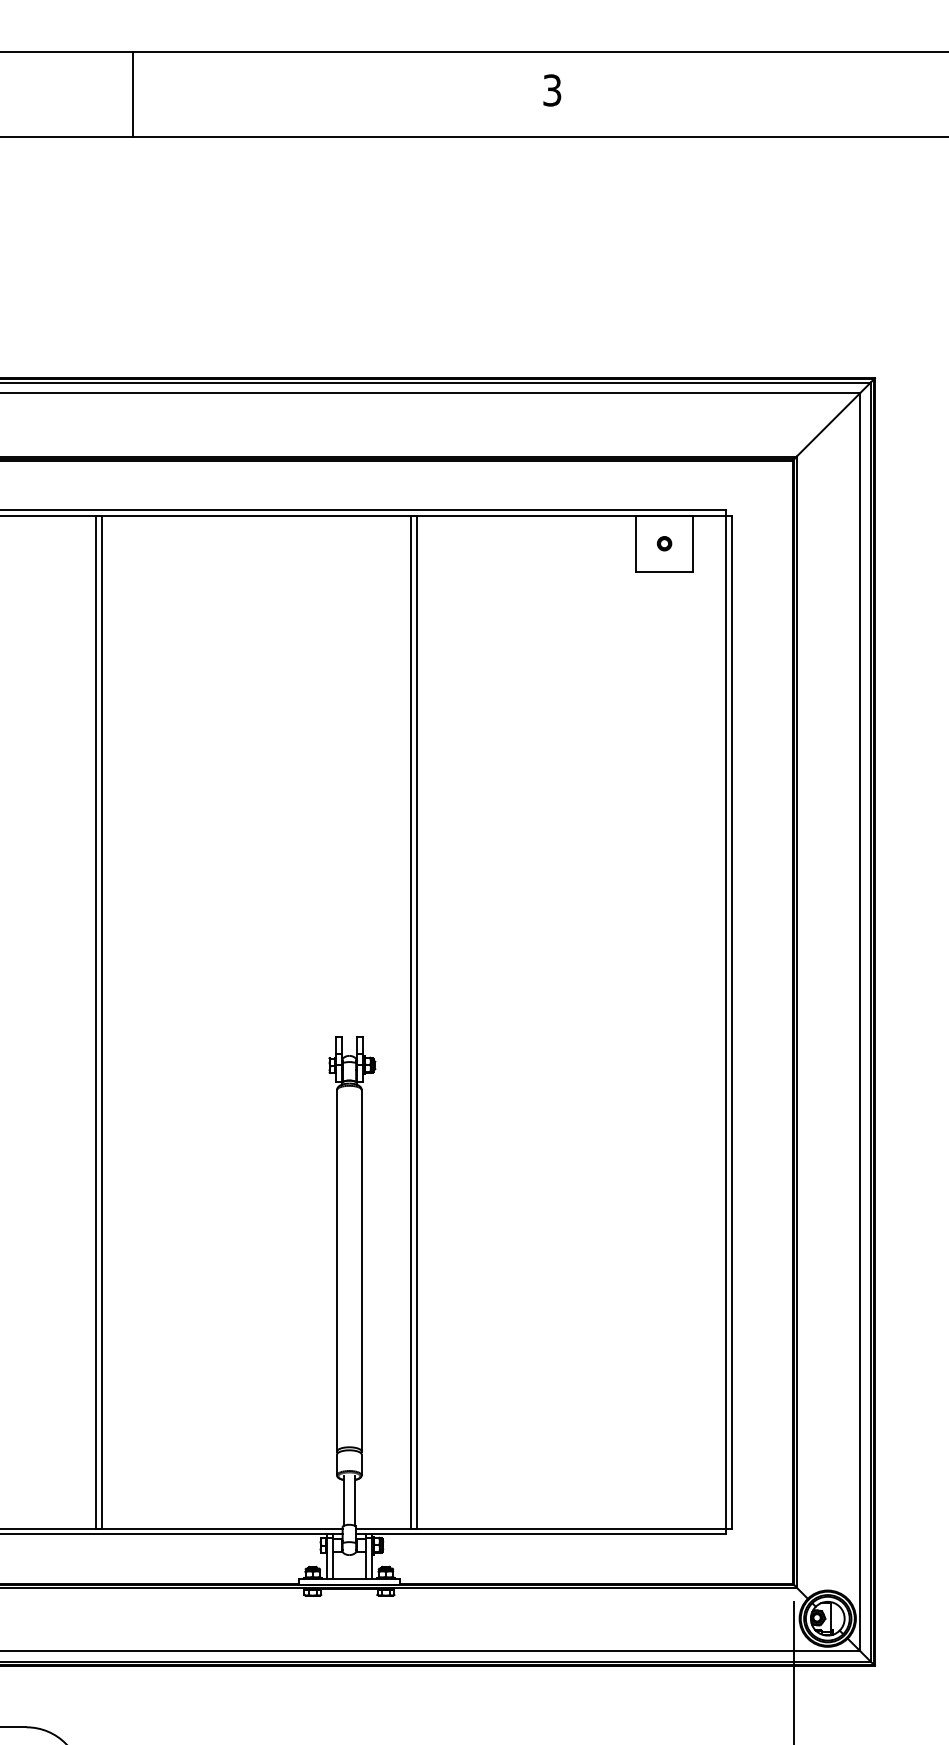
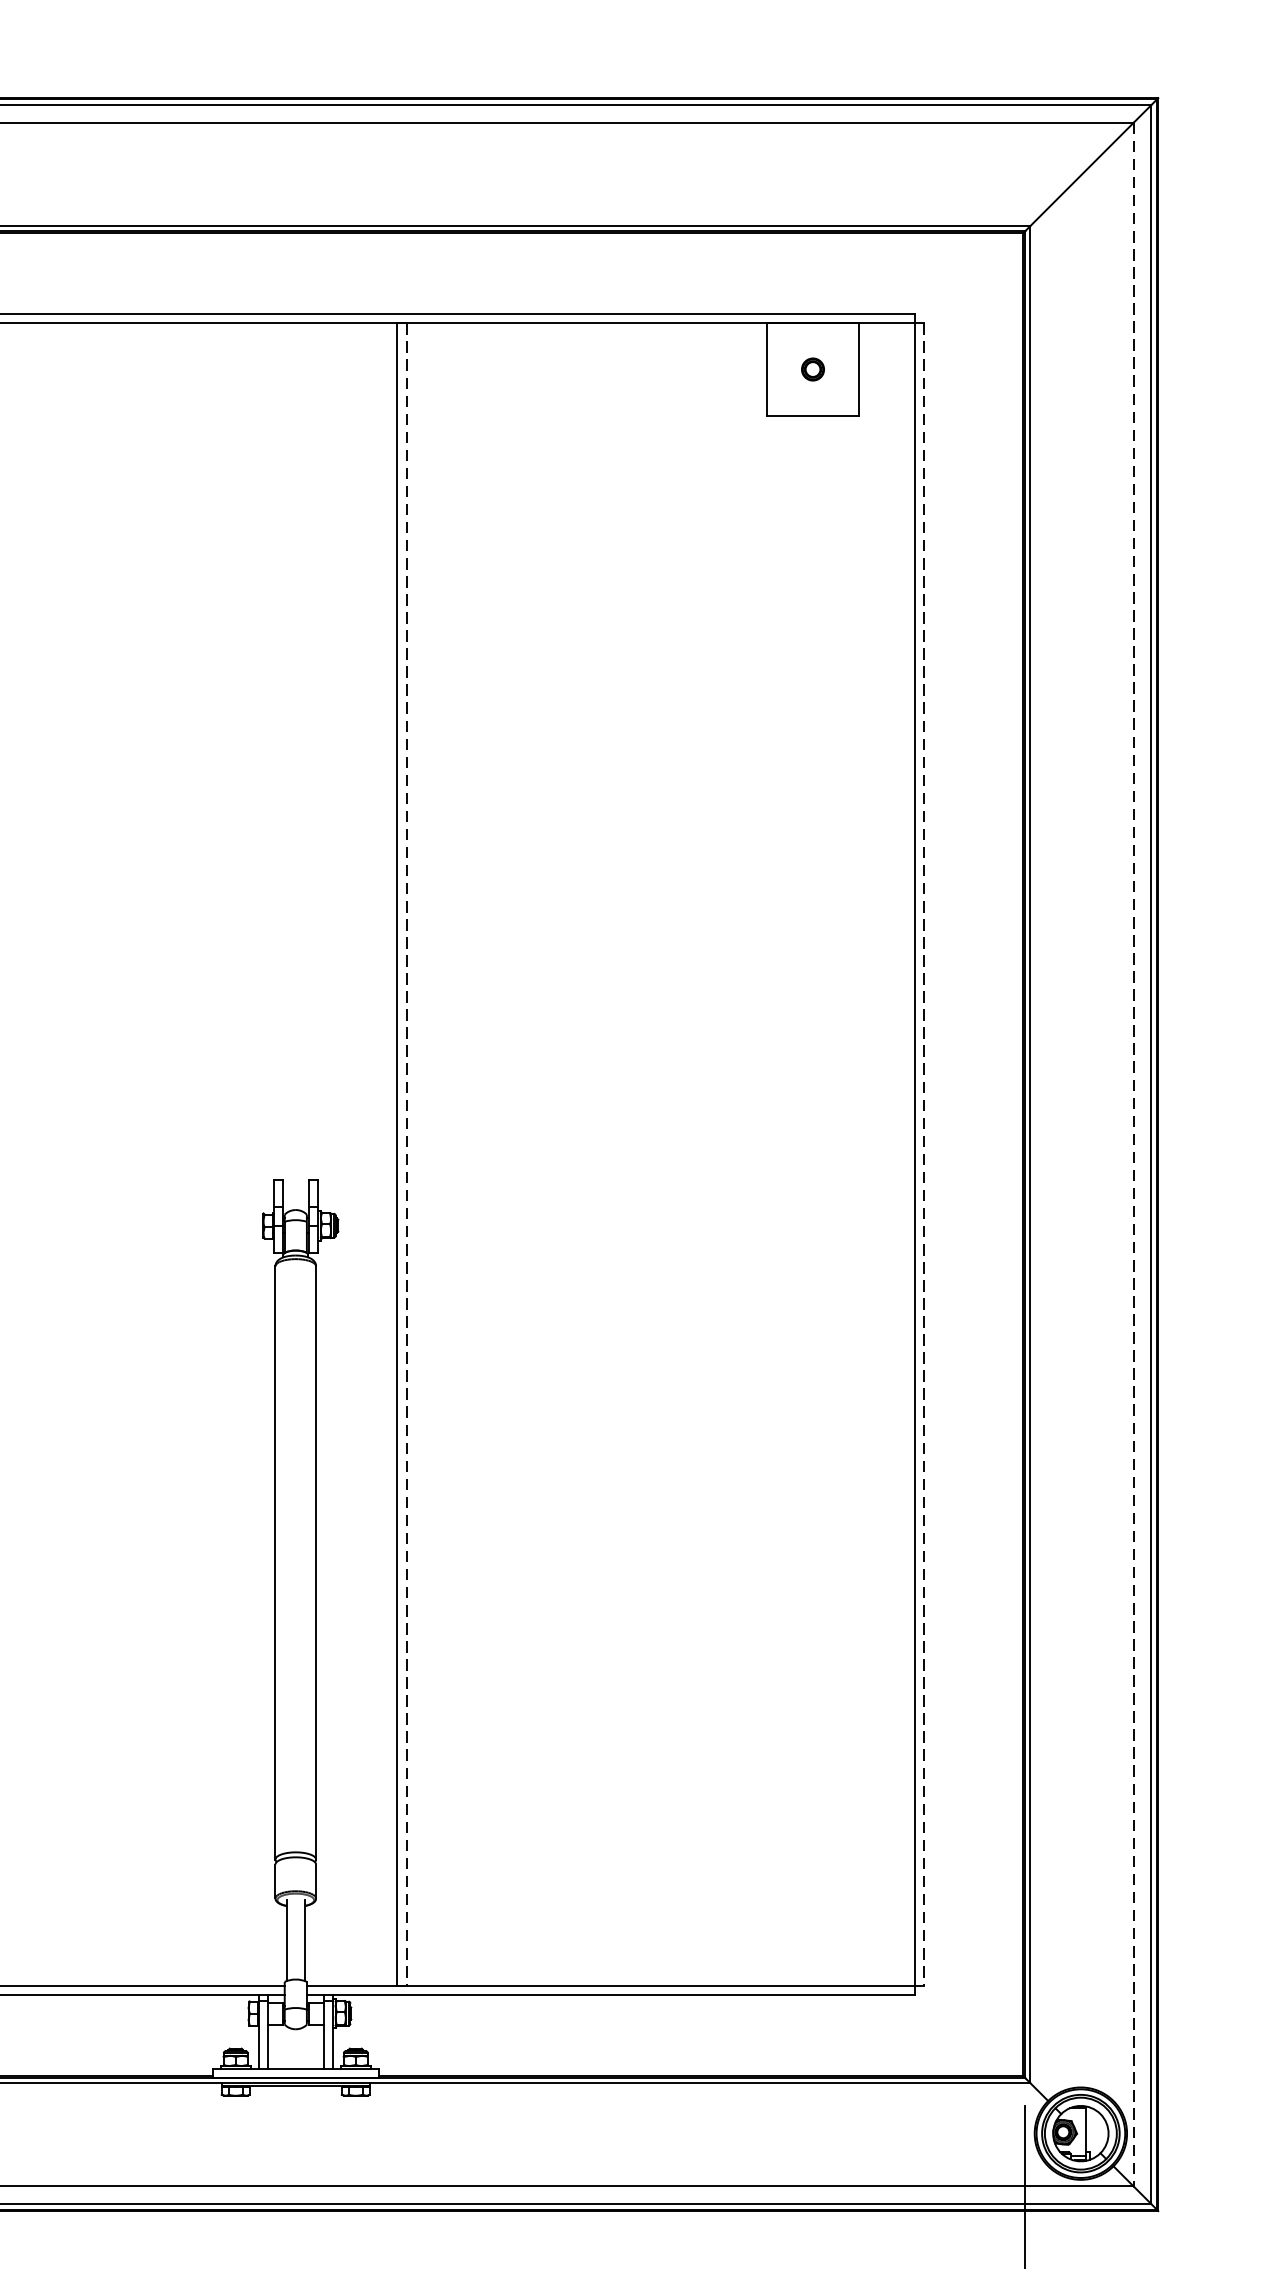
line: (416, 1022) -> (405, 1155), solid -> dashed
line: (732, 1022) -> (924, 1155), solid -> dashed
line: (859, 1022) -> (1132, 1155), solid -> dashed

